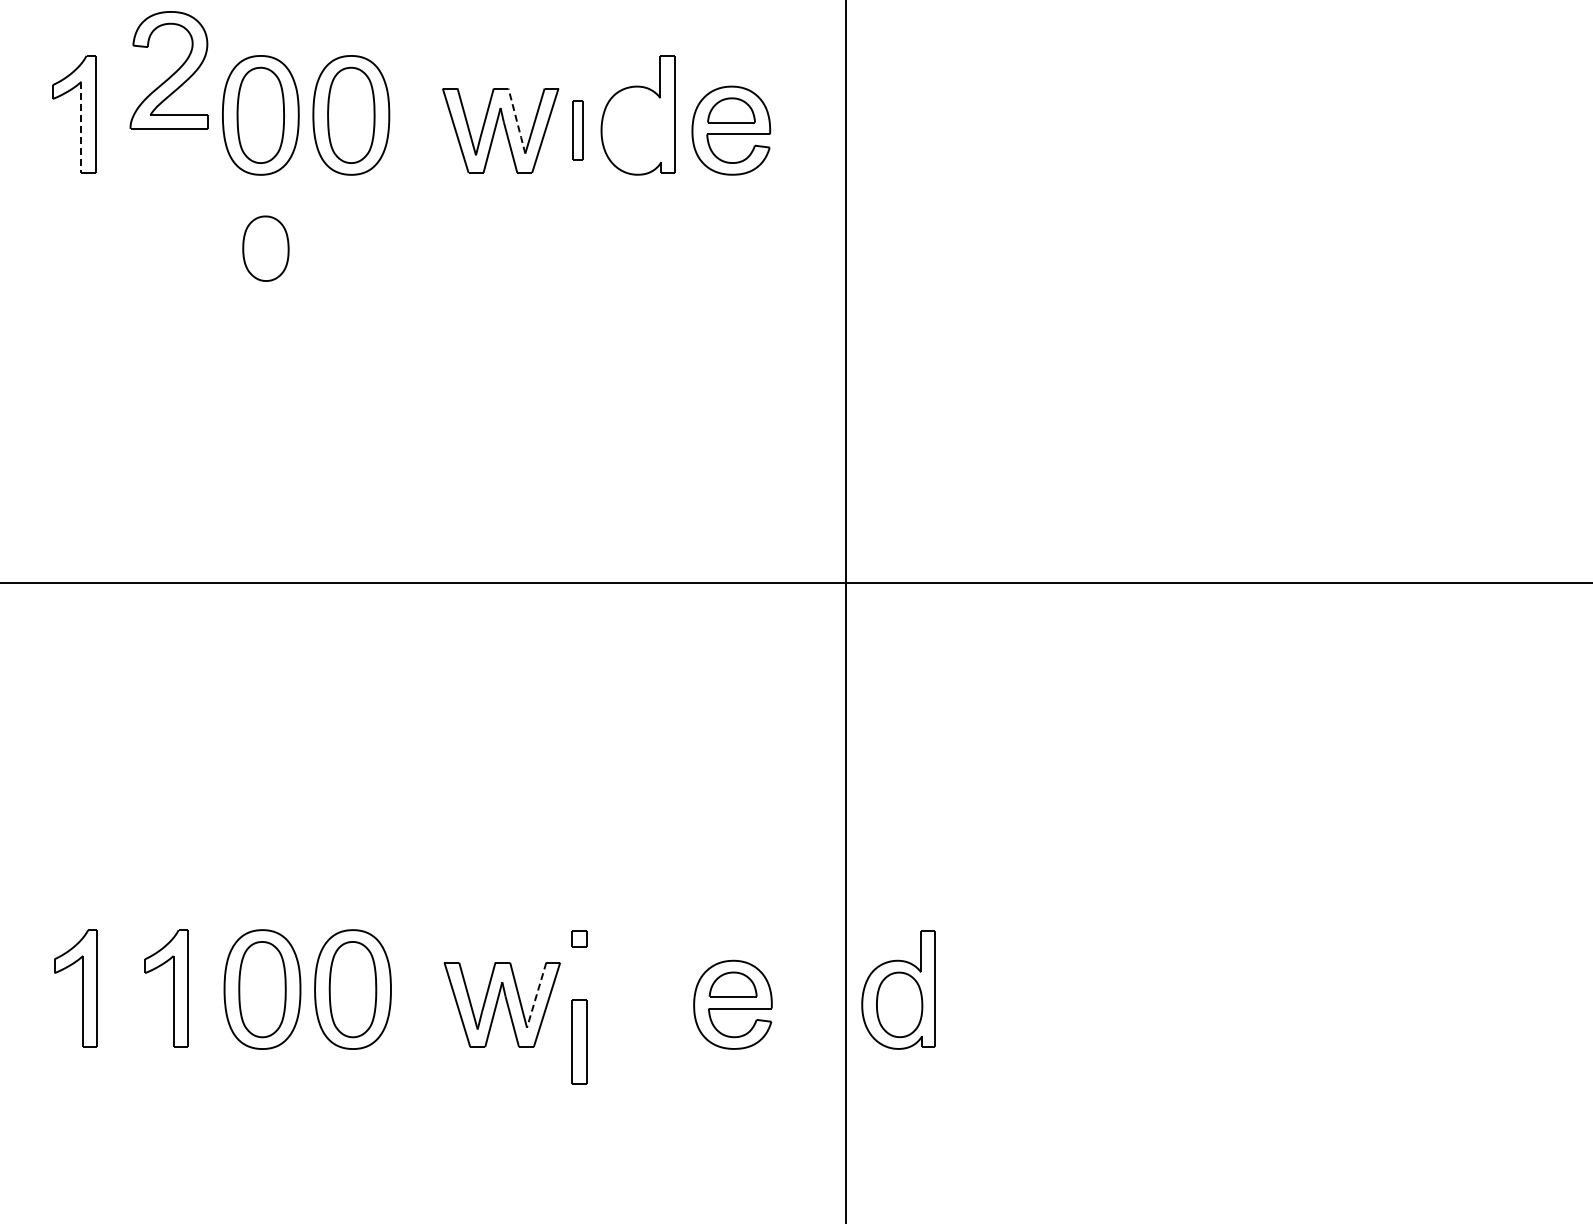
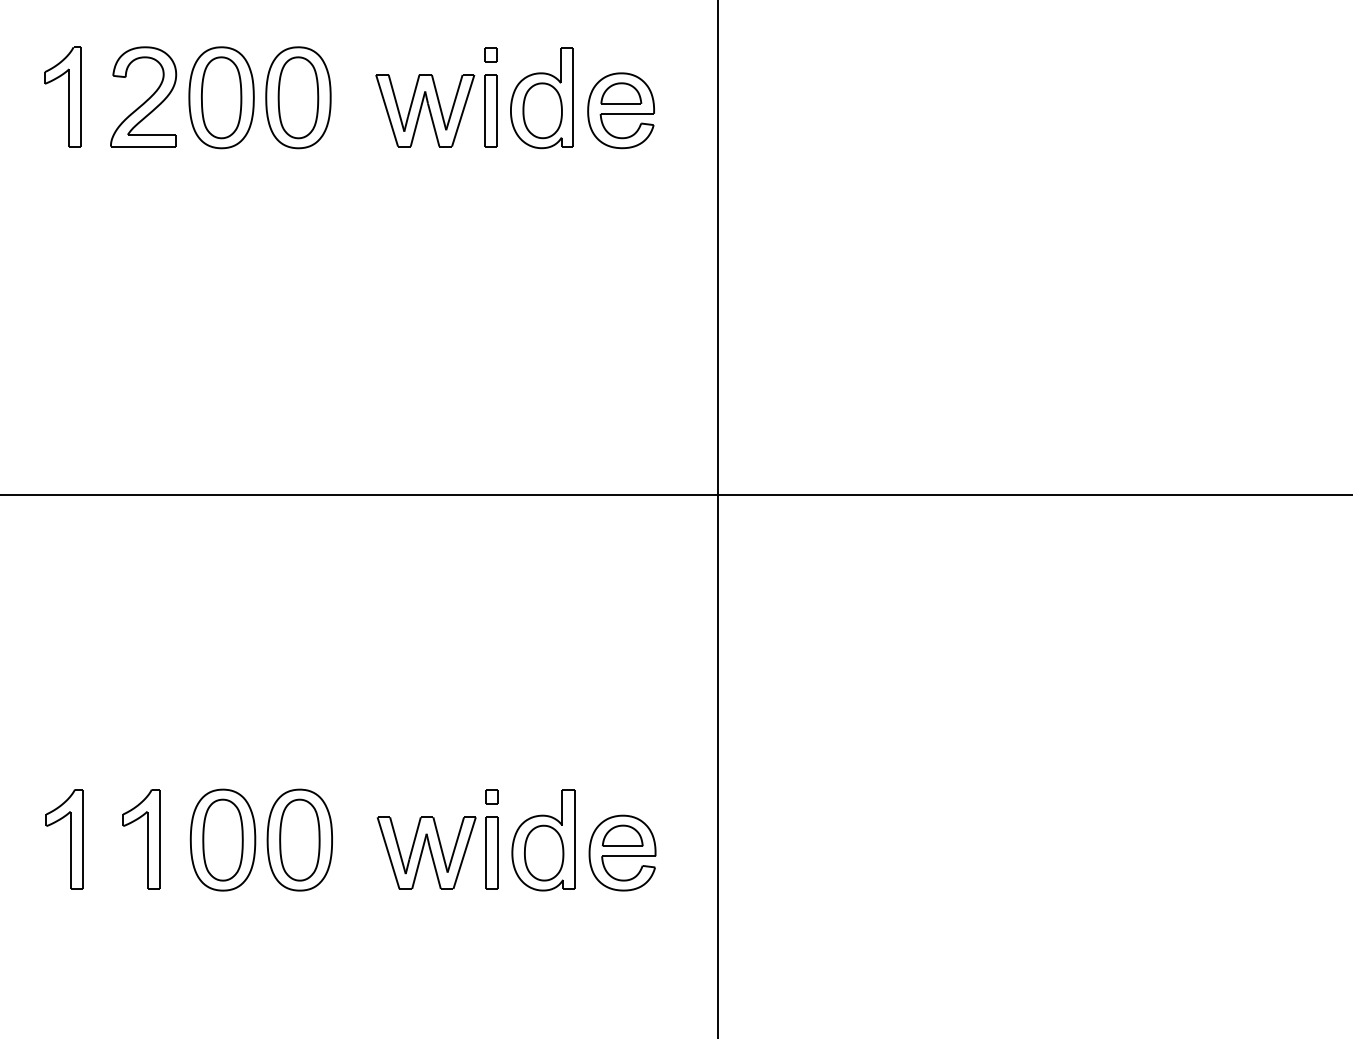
part: (577, 64) -> (490, 54), added
part: (168, 70) -> (143, 97), moved
line: (516, 121) -> (438, 102), dashed -> solid
line: (81, 127) -> (69, 108), dashed -> solid
part: (577, 130) -> (490, 110), size x1.43
part: (265, 248) -> (542, 110), moved
part: (898, 989) -> (543, 840), moved
line: (536, 996) -> (455, 846), dashed -> solid
part: (579, 1041) -> (492, 852), moved

